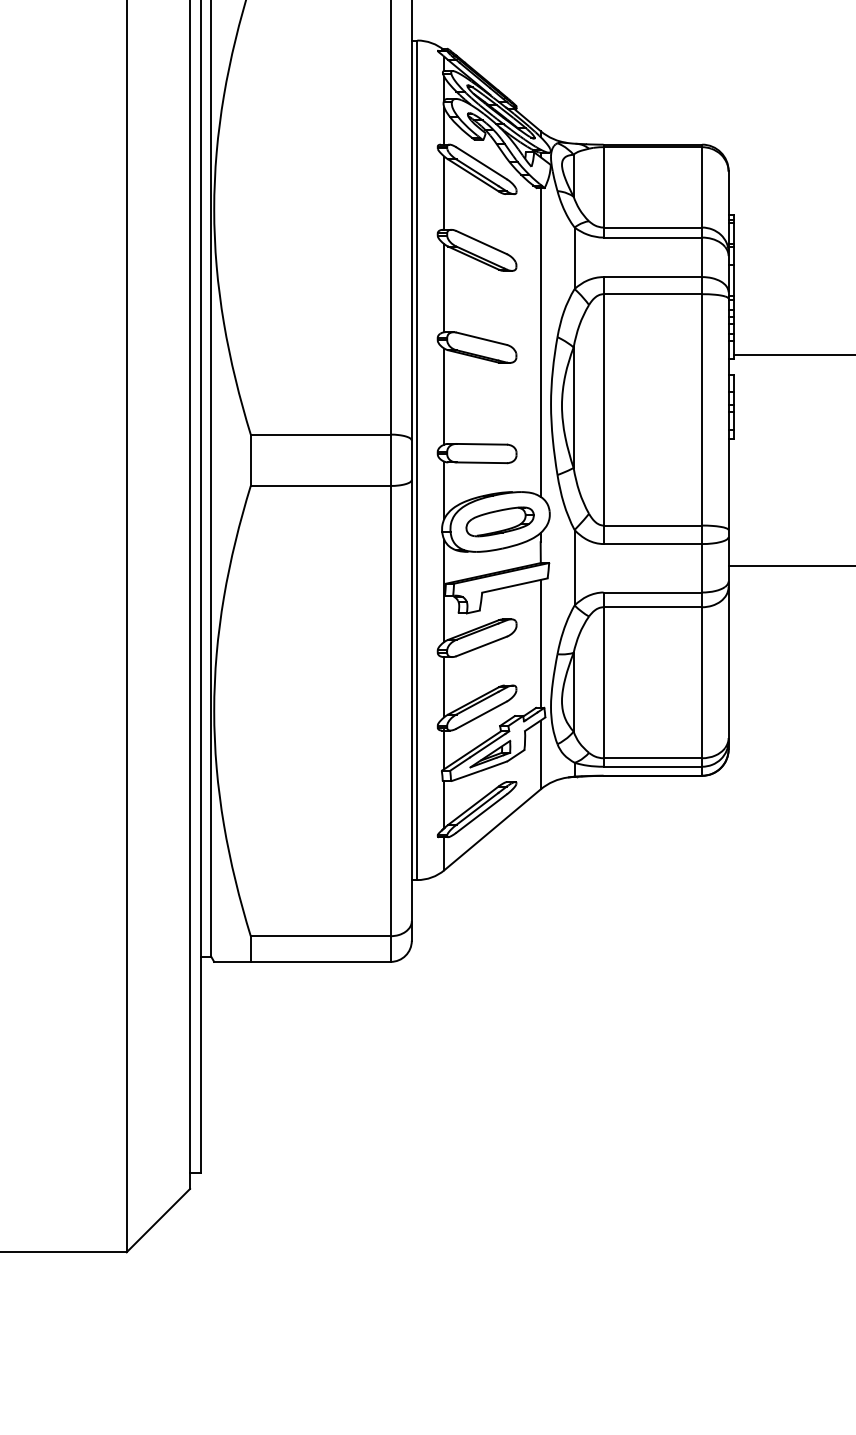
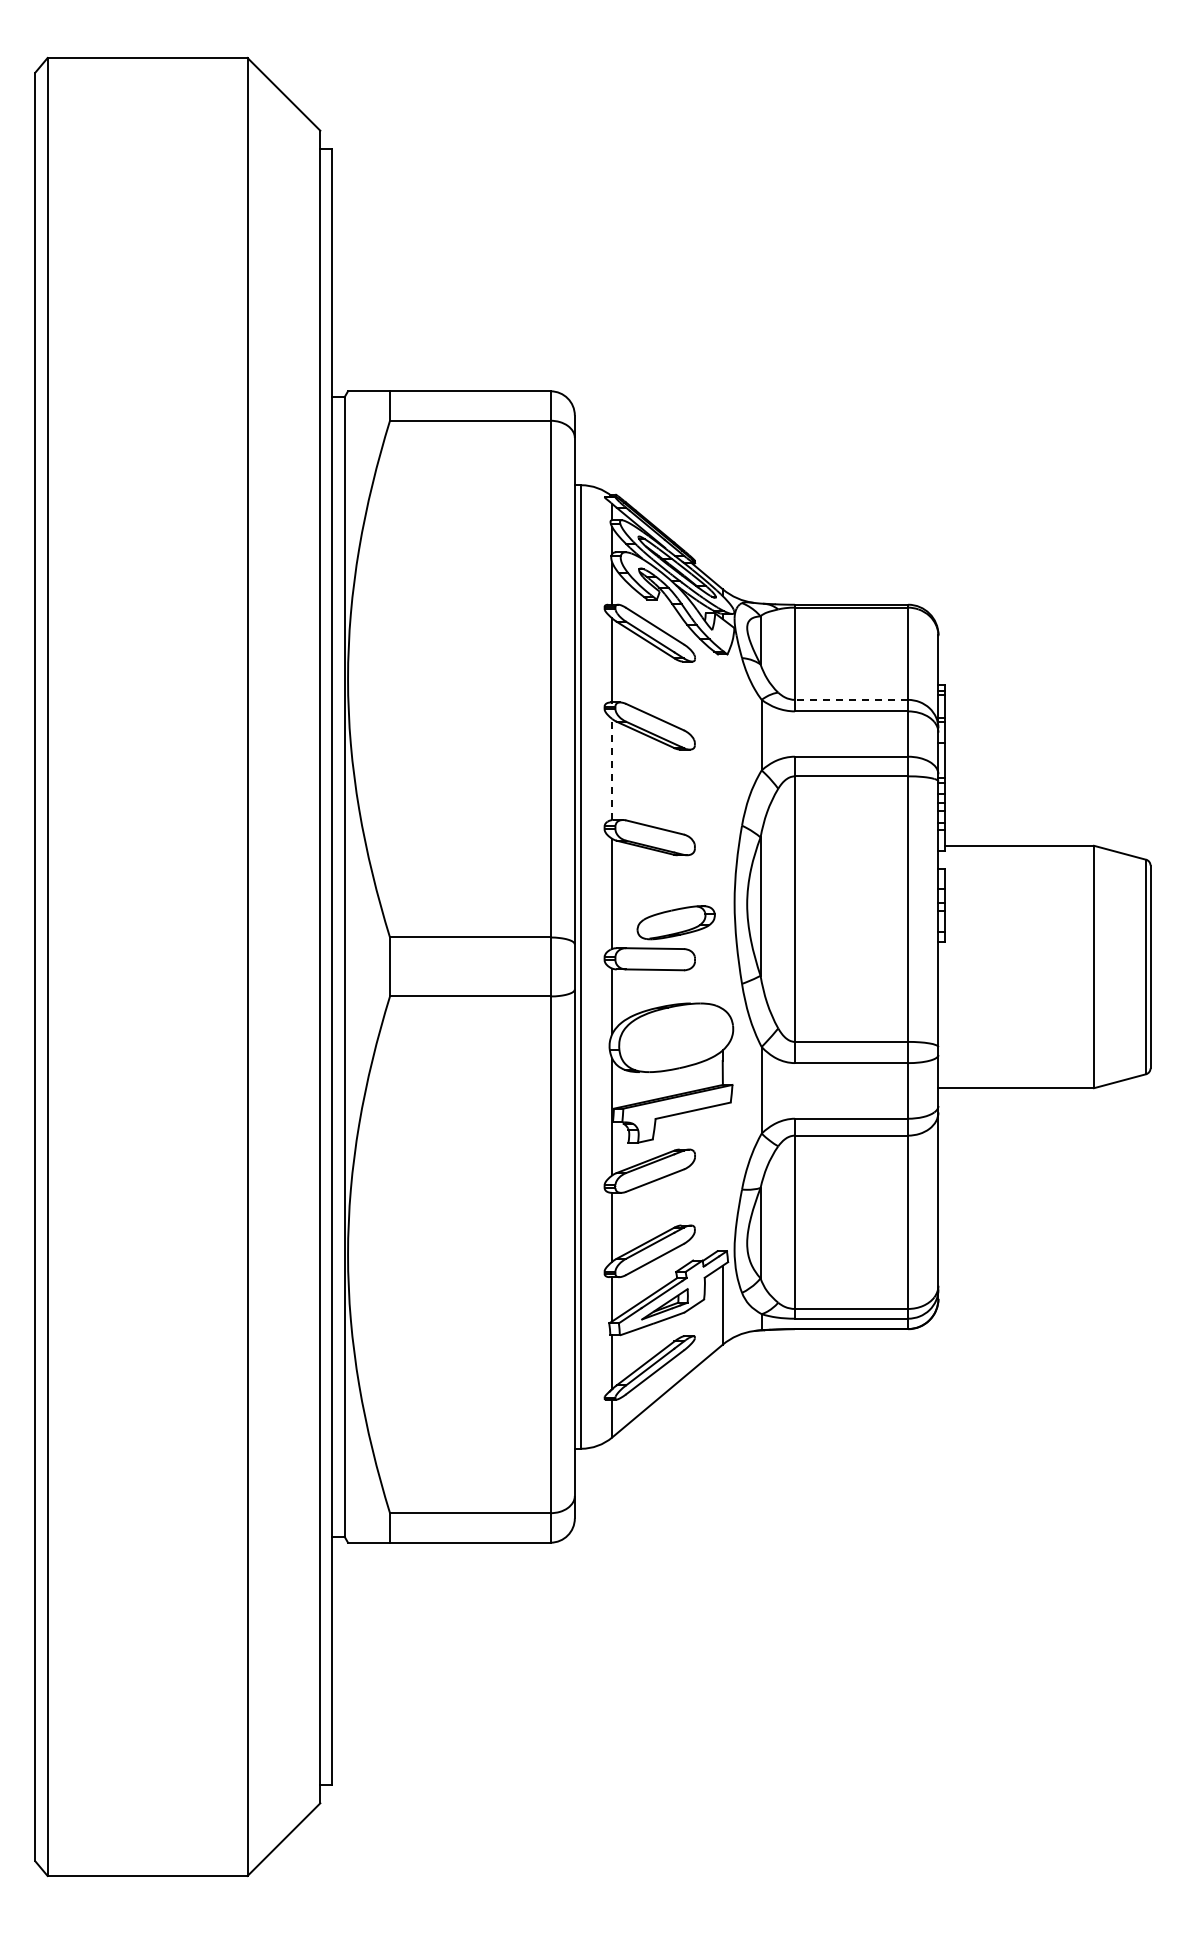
line: (652, 227) -> (851, 699), solid -> dashed
line: (444, 288) -> (612, 769), solid -> dashed
line: (540, 342) -> (722, 831), removed
part: (499, 521) -> (675, 922), moved
line: (540, 643) -> (722, 1177), removed

